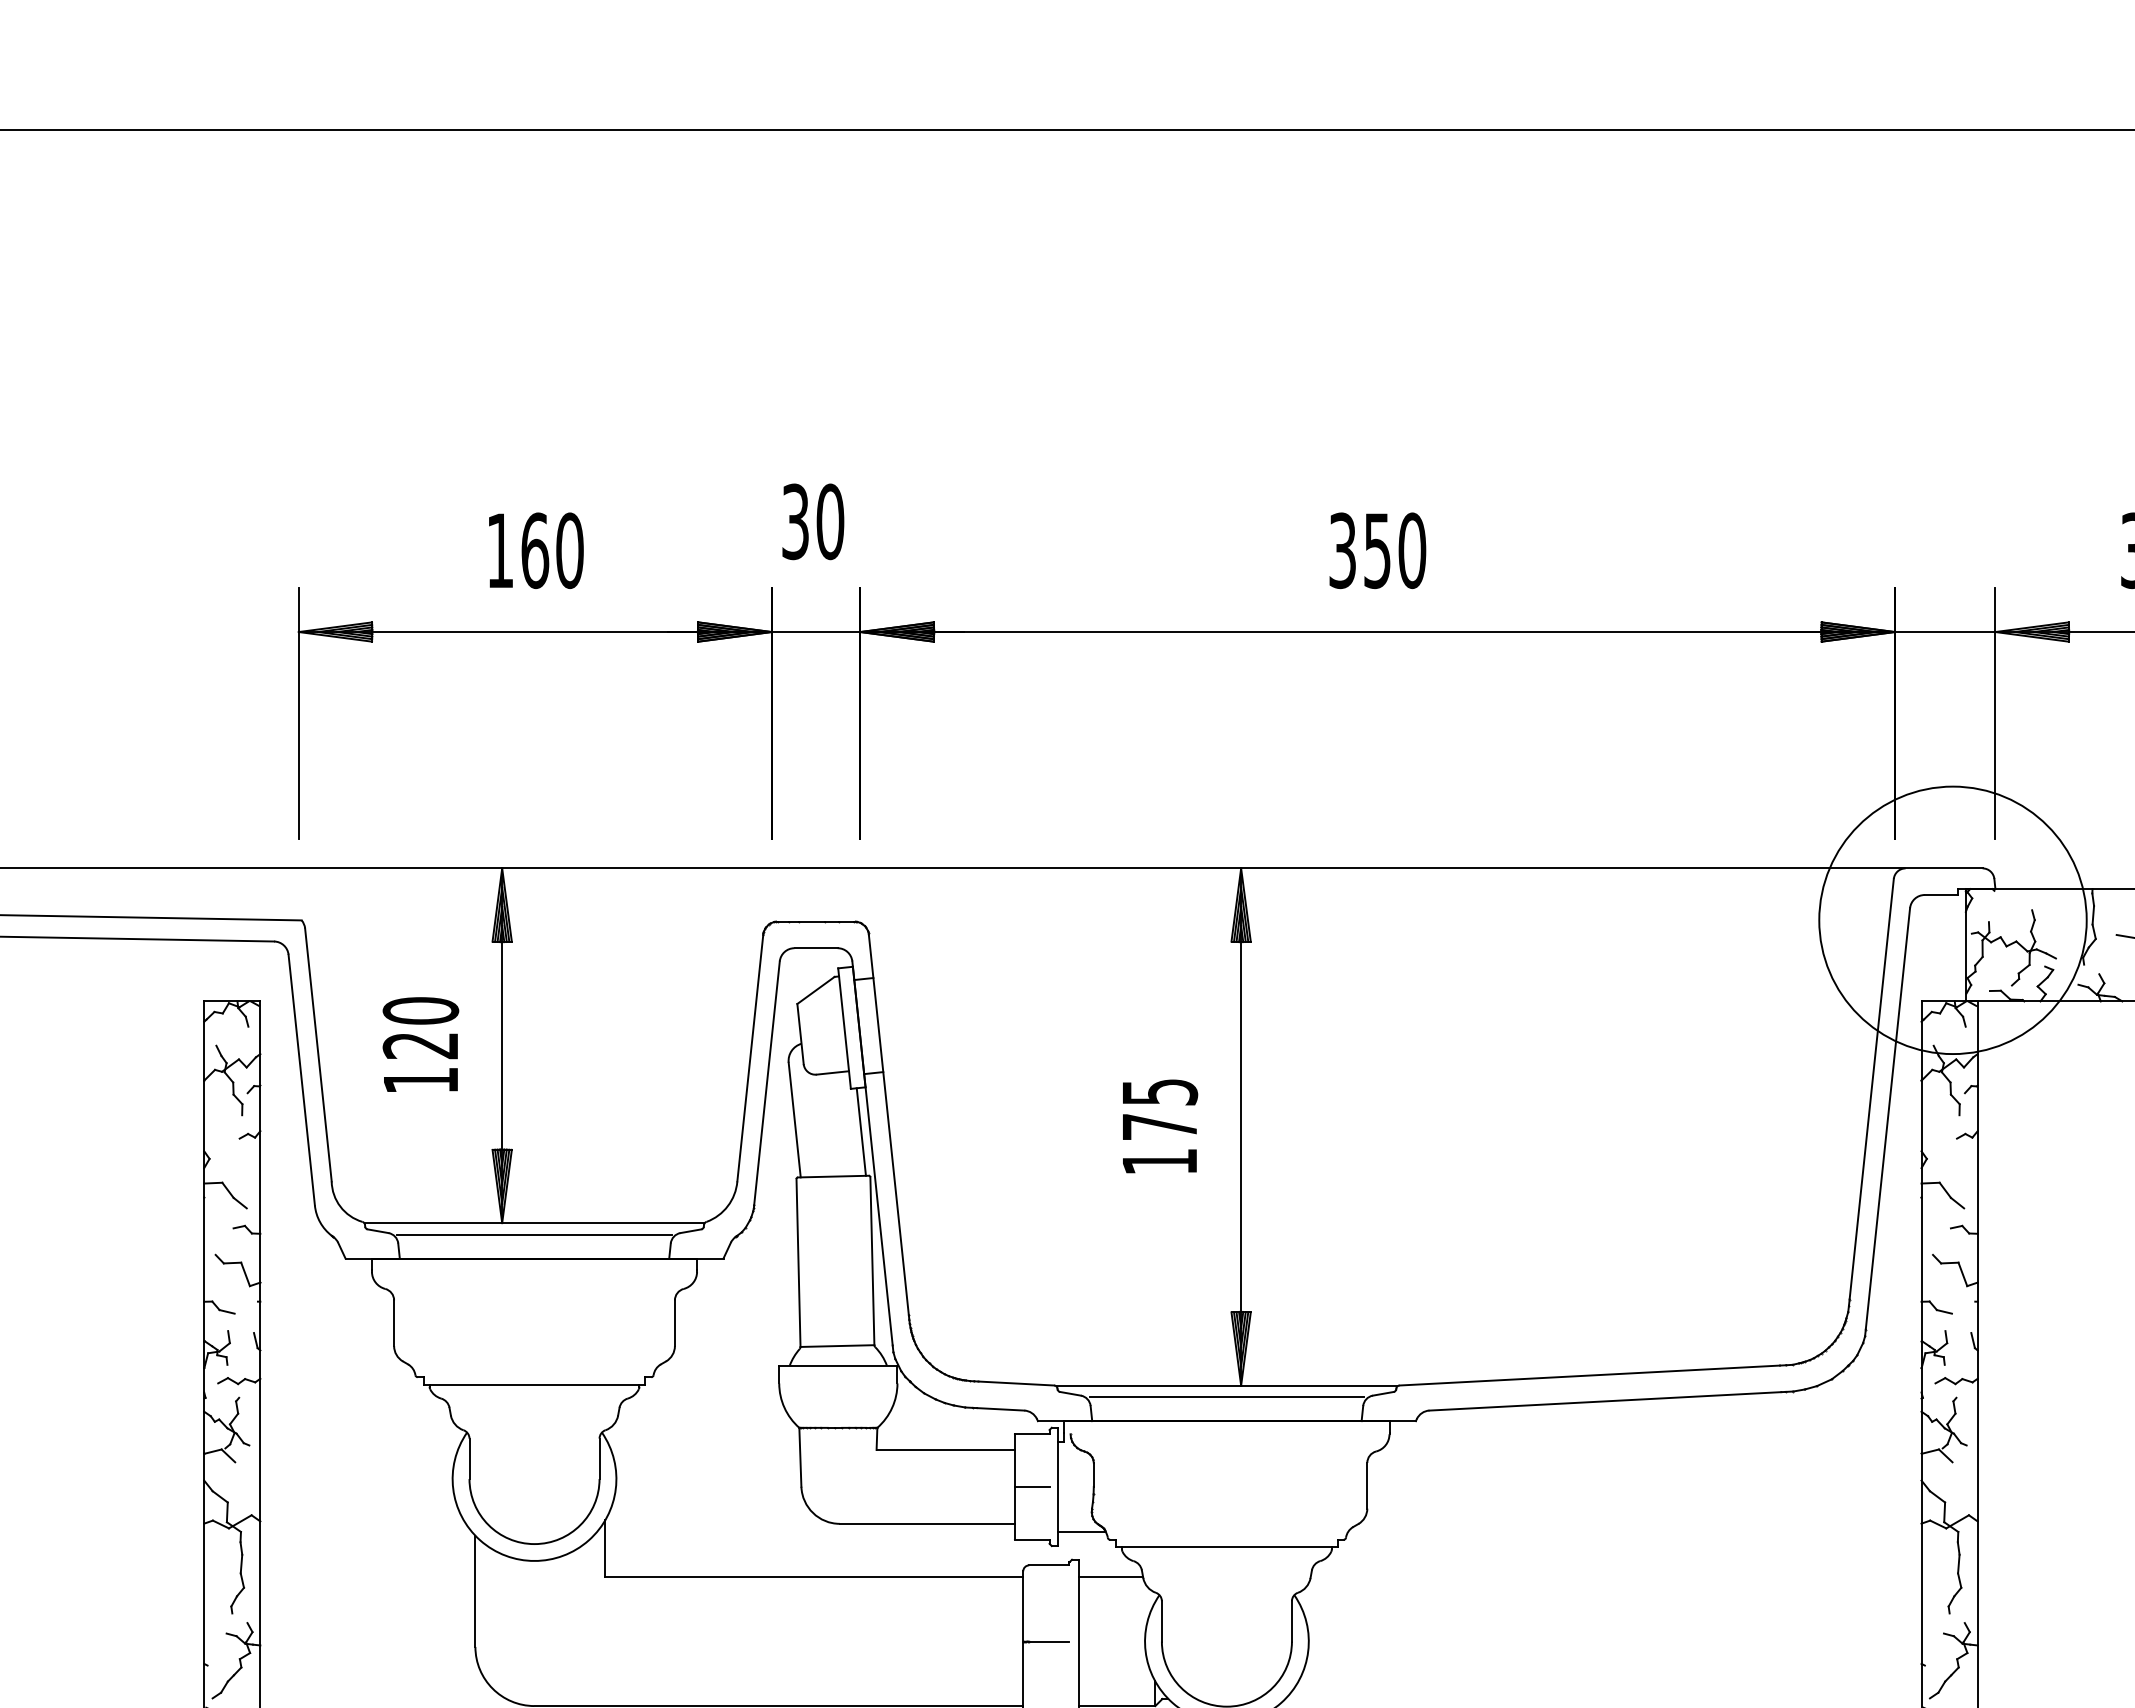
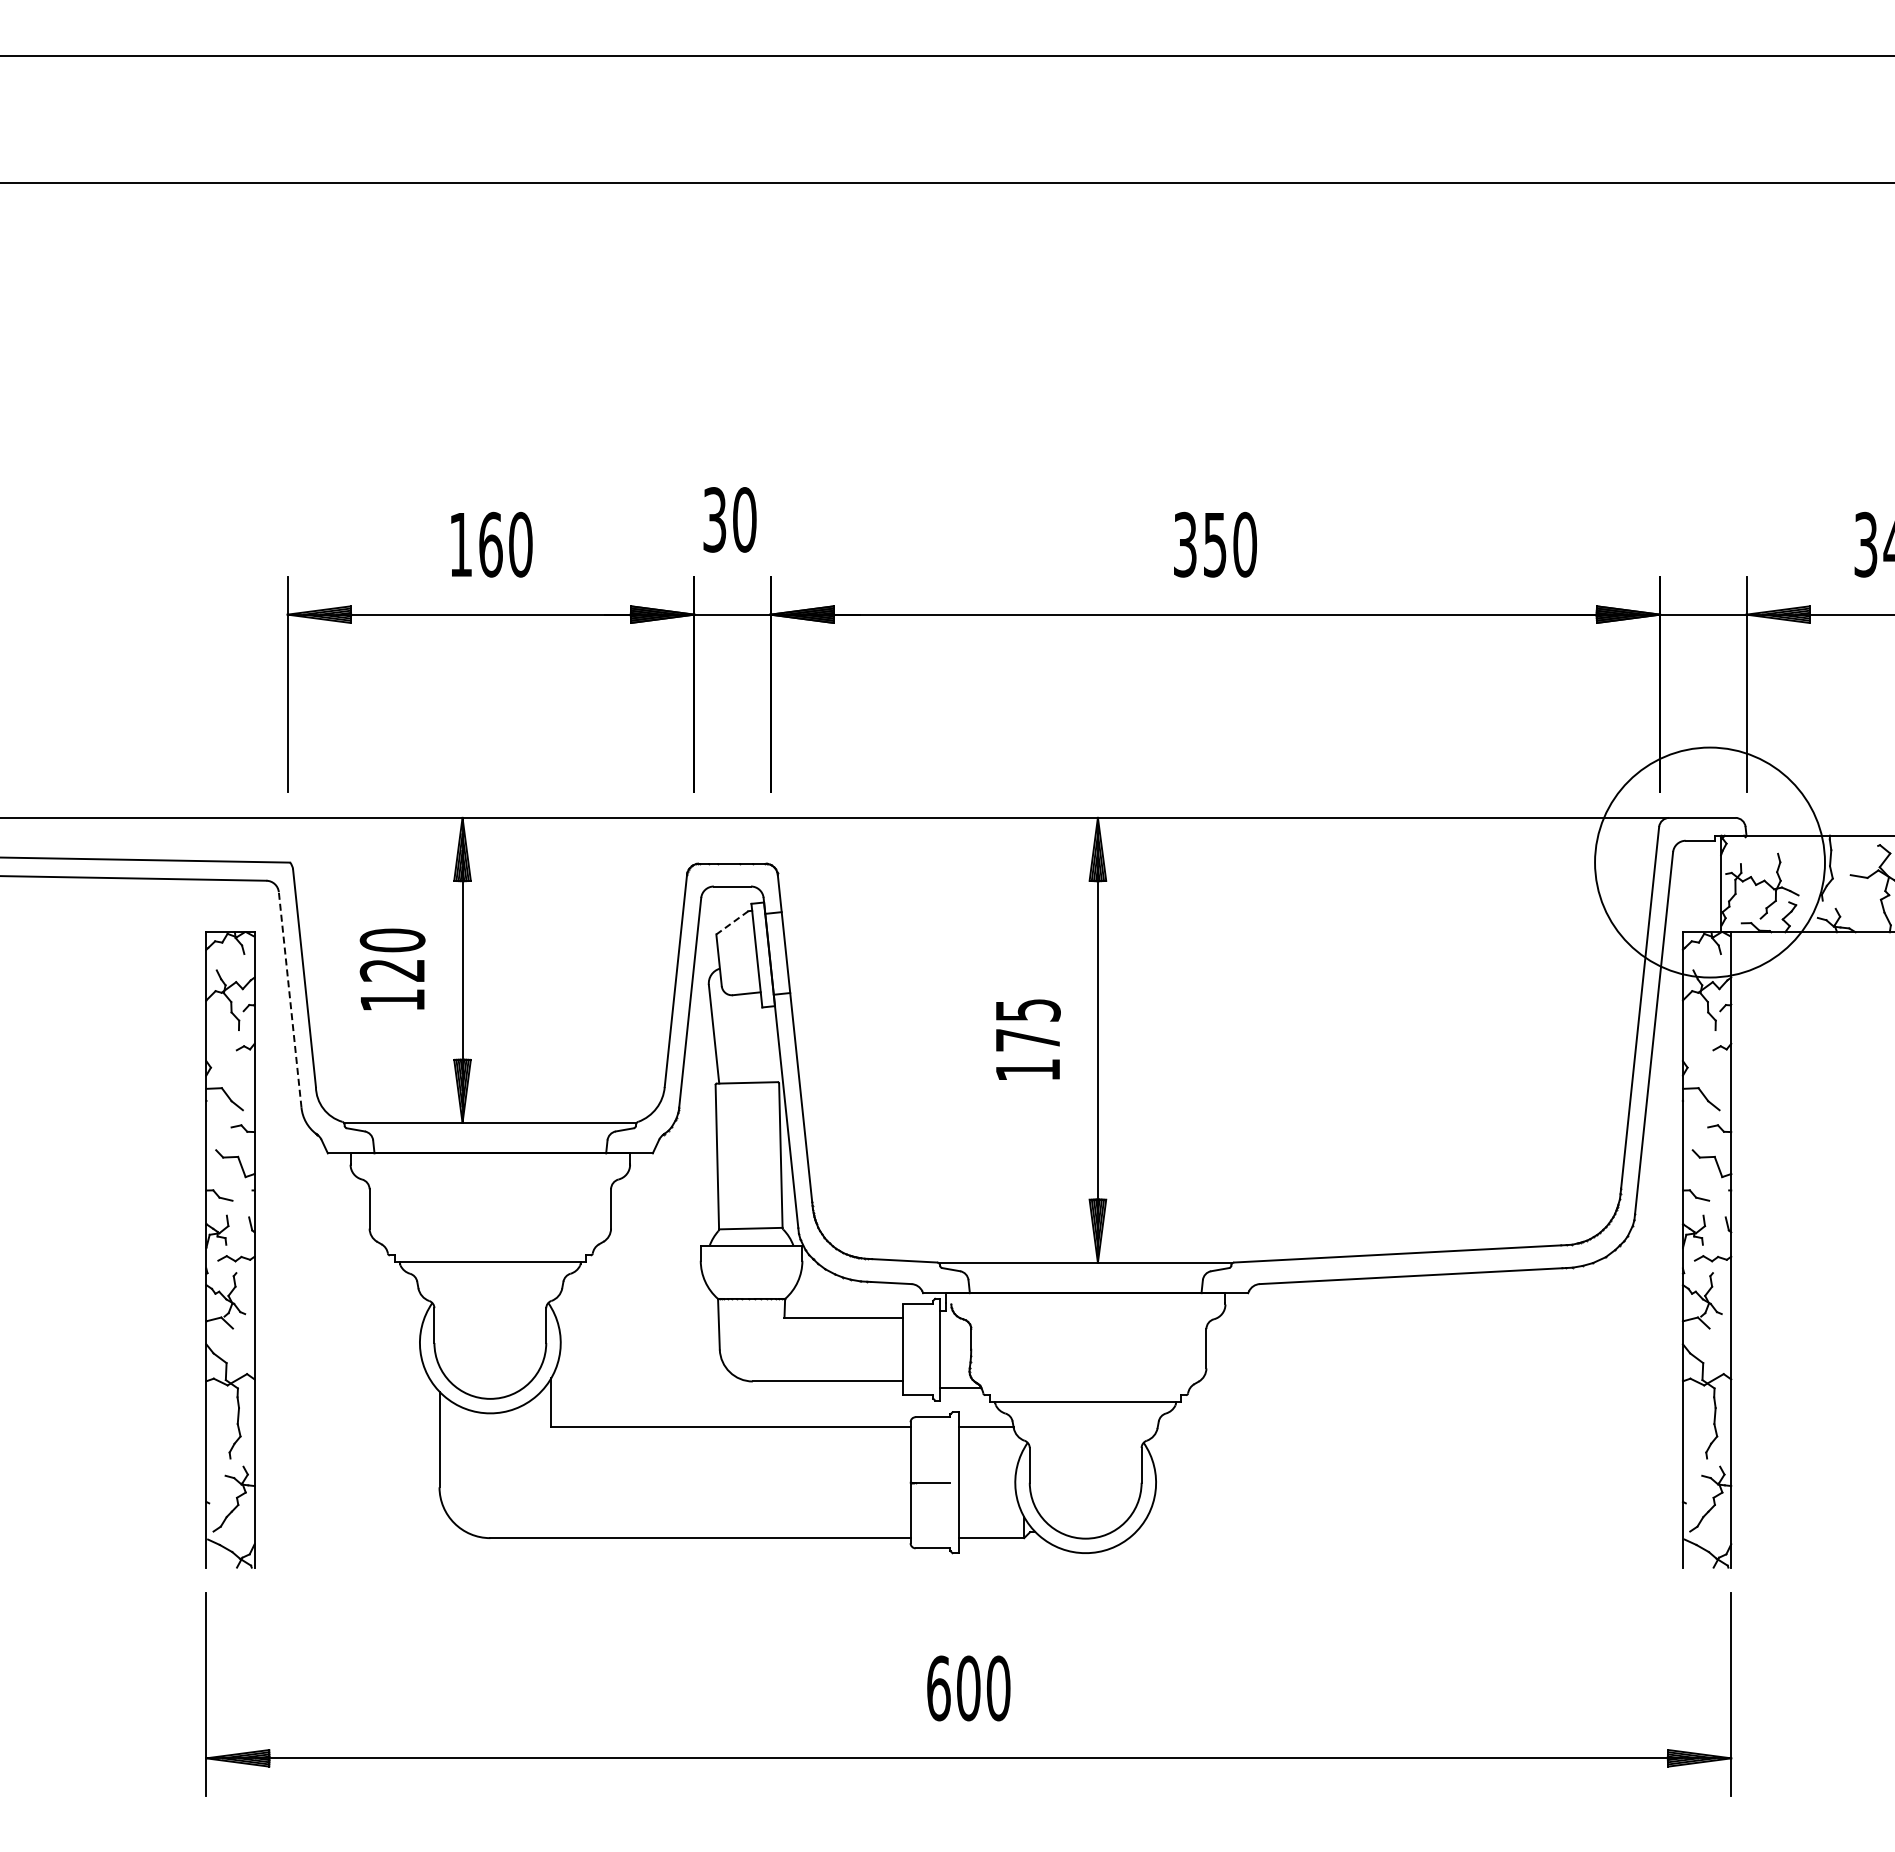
line: (816, 990) -> (732, 922), solid -> dashed
line: (302, 1079) -> (290, 999), solid -> dashed
line: (861, 1131) -> (771, 1044), removed
line: (534, 1234) -> (490, 1132), removed
line: (1226, 1397) -> (1085, 1272), removed
line: (1032, 1486) -> (918, 1349), removed

